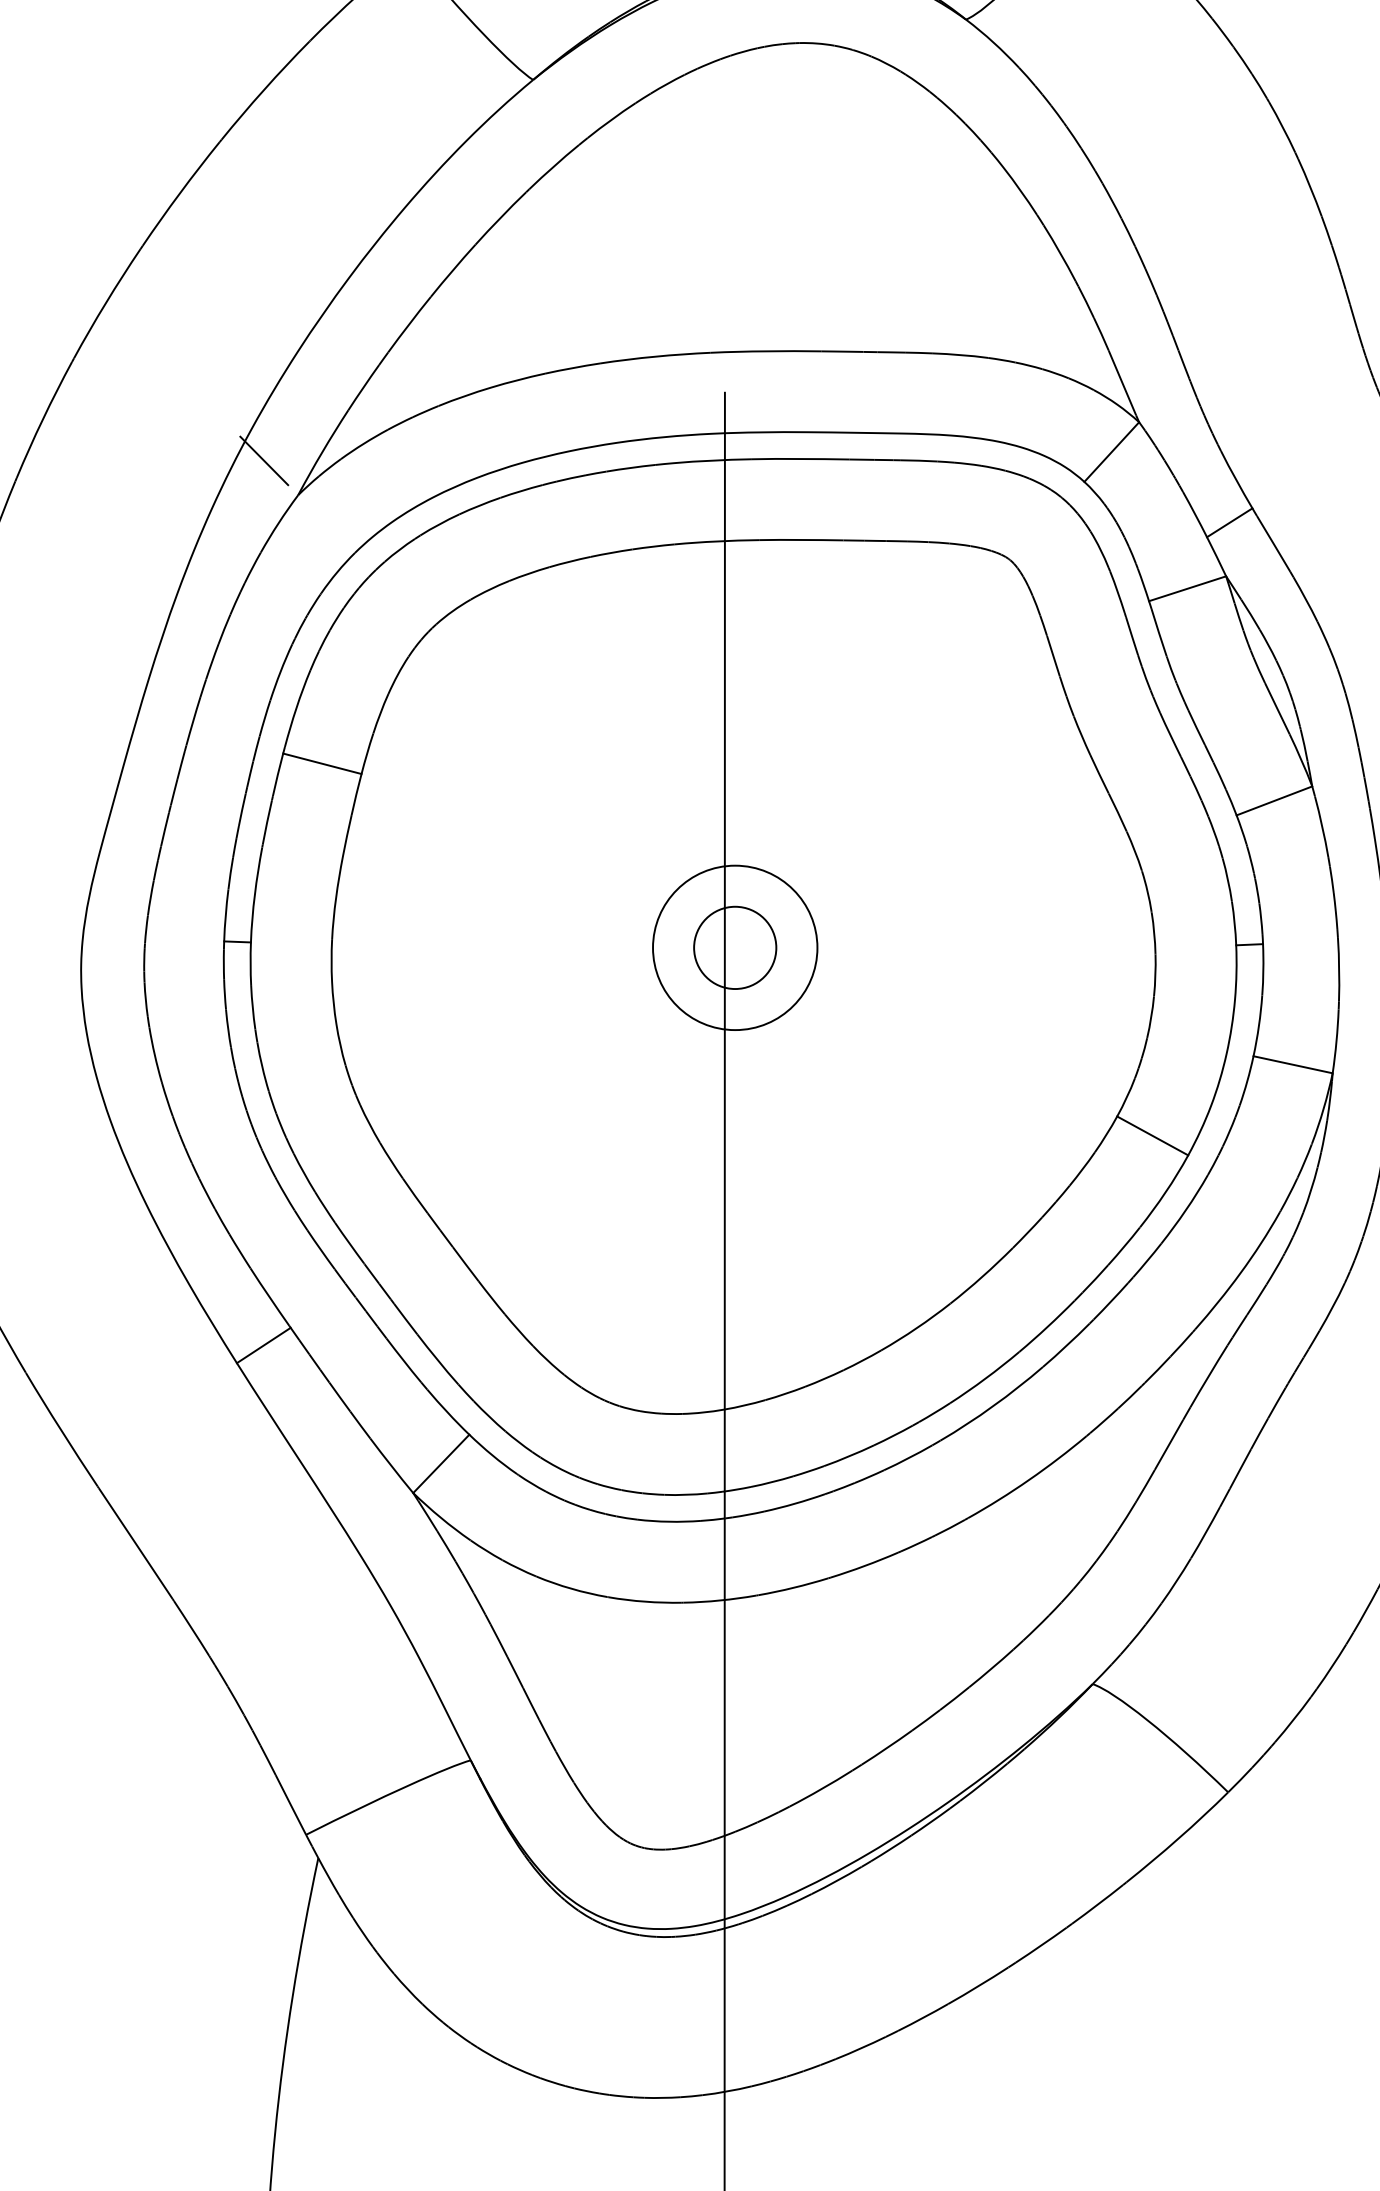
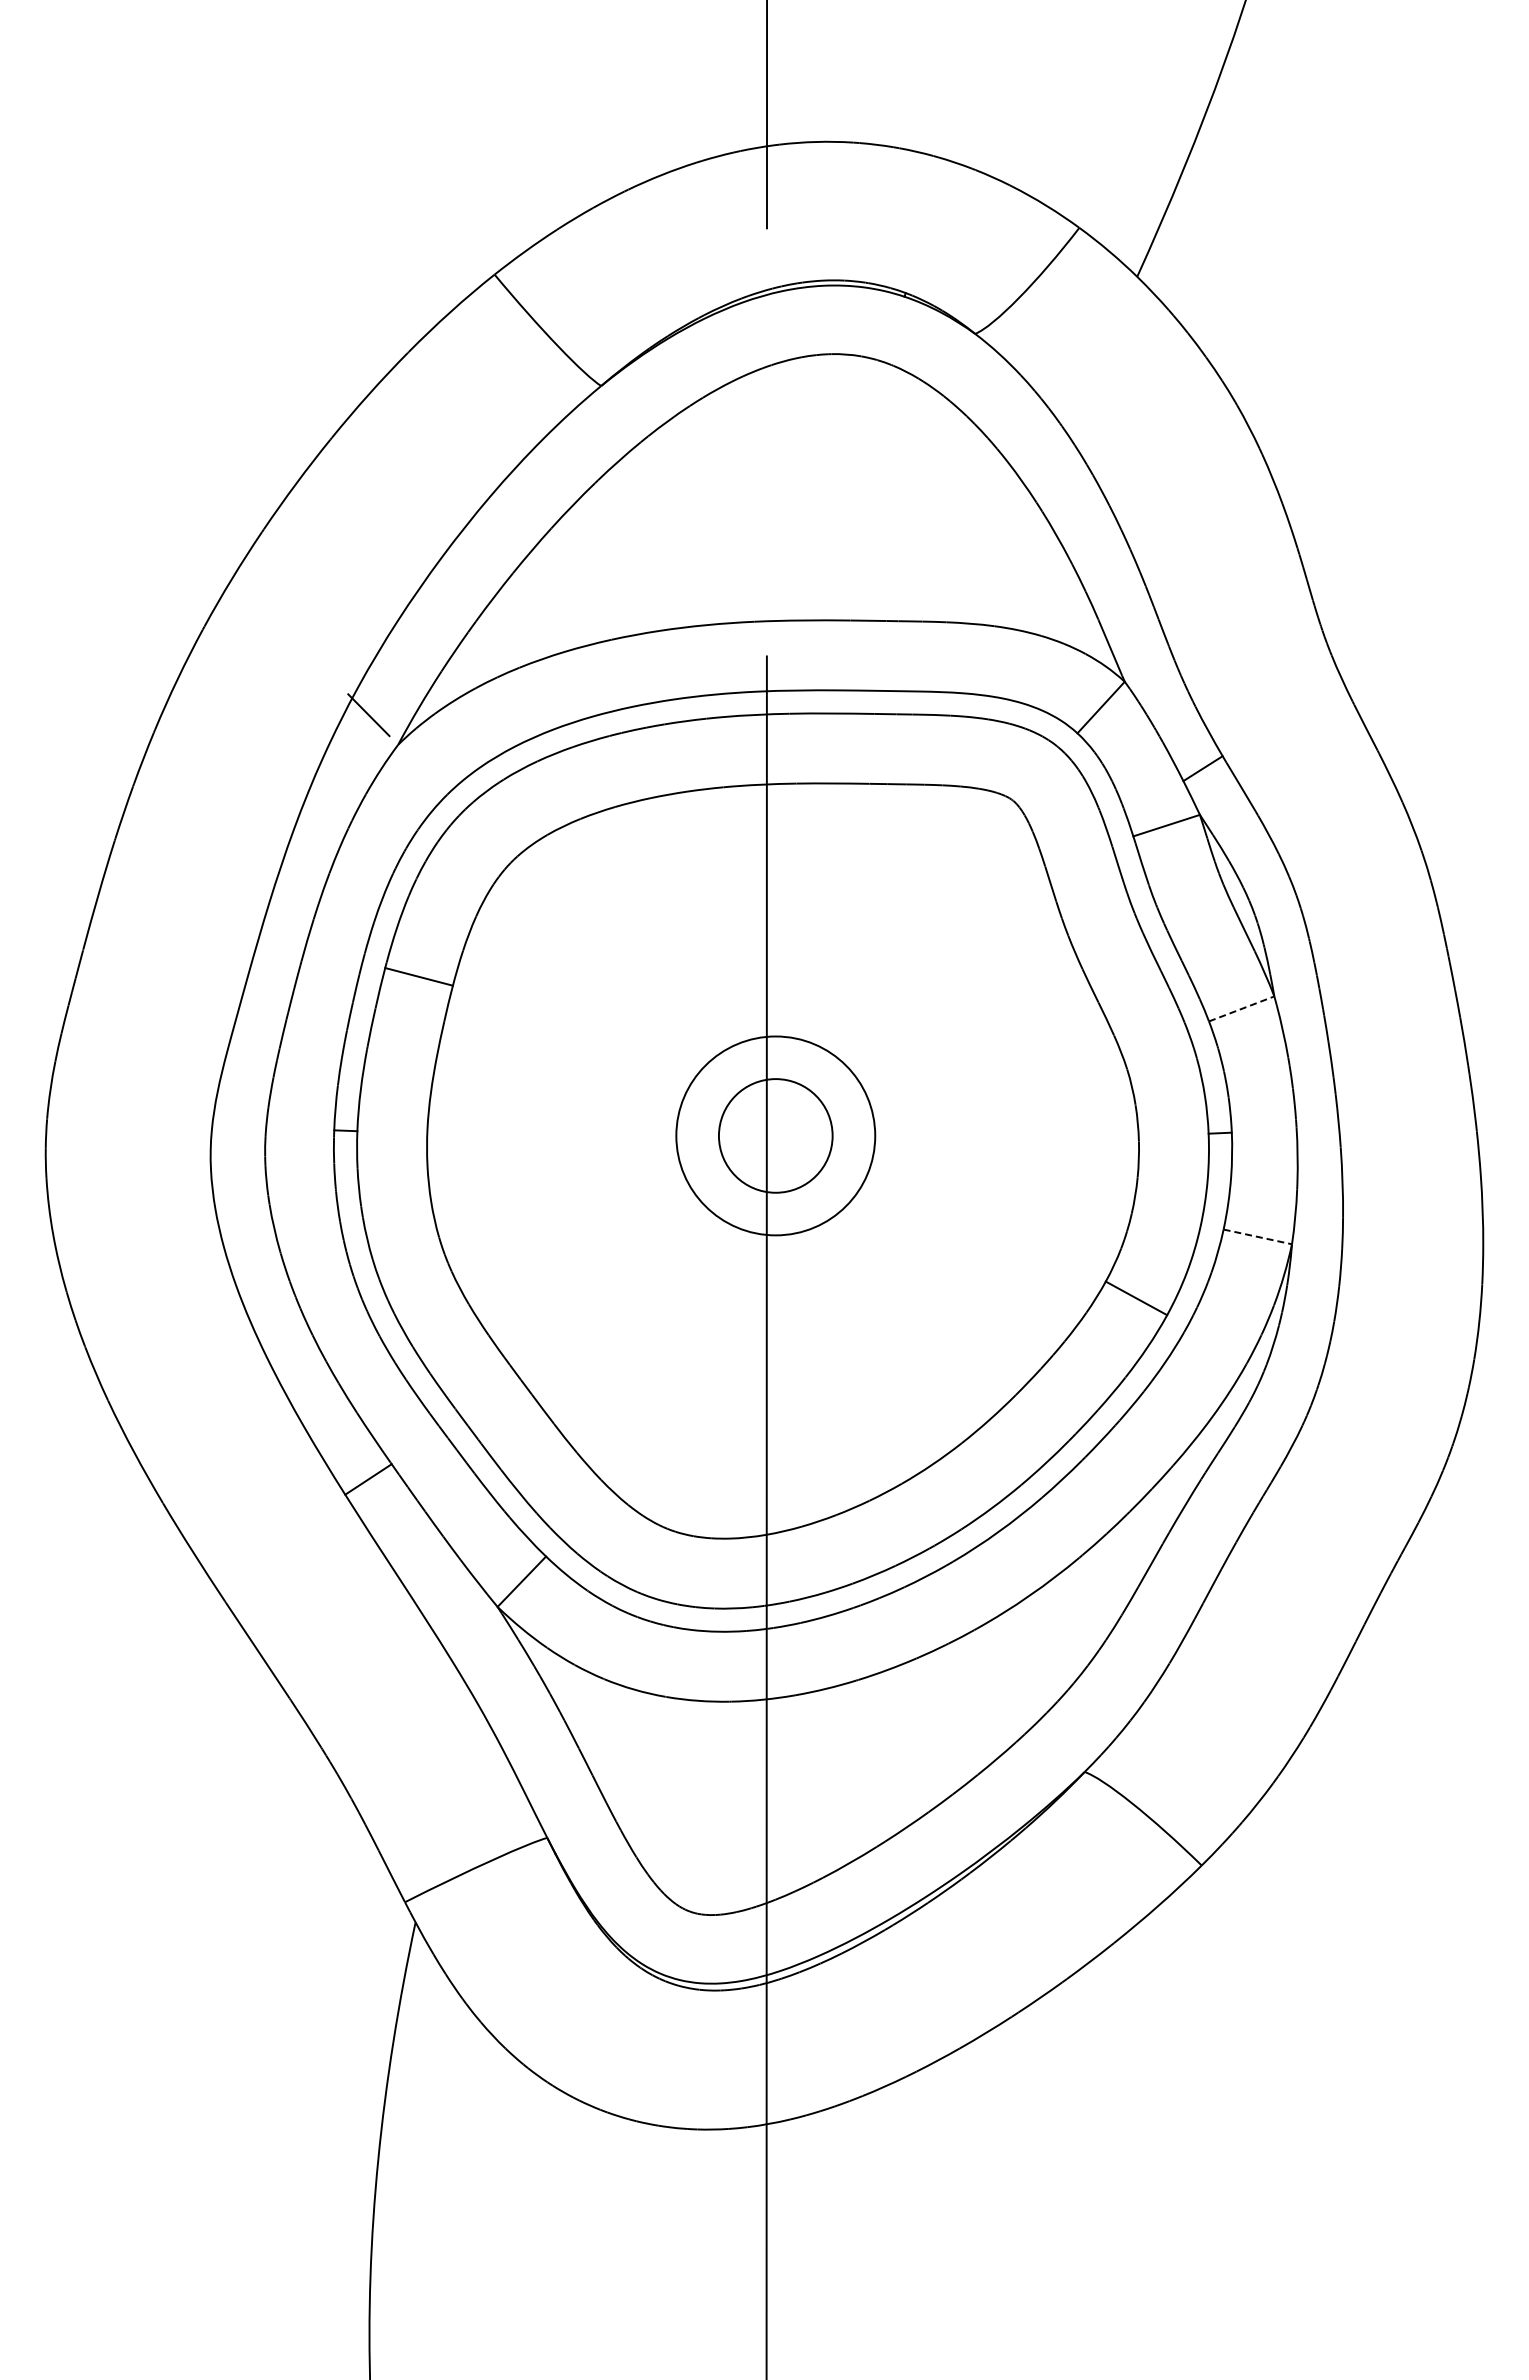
line: (1274, 800) -> (1241, 1008), solid -> dashed
circle: (734, 947) -> (775, 1135), size x1.4
circle: (734, 947) -> (775, 1135), size x1.6
line: (1292, 1064) -> (1257, 1236), solid -> dashed

